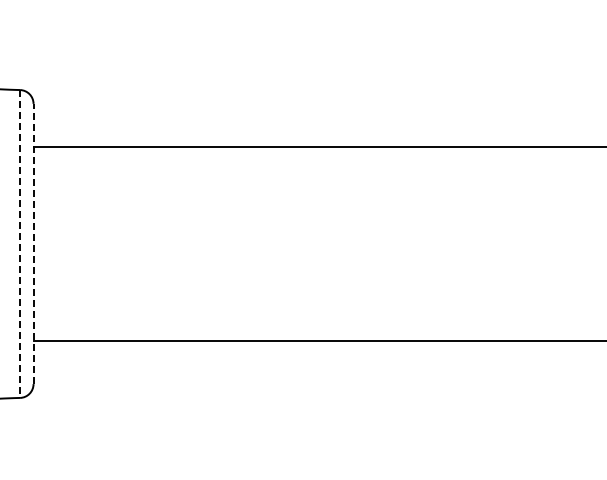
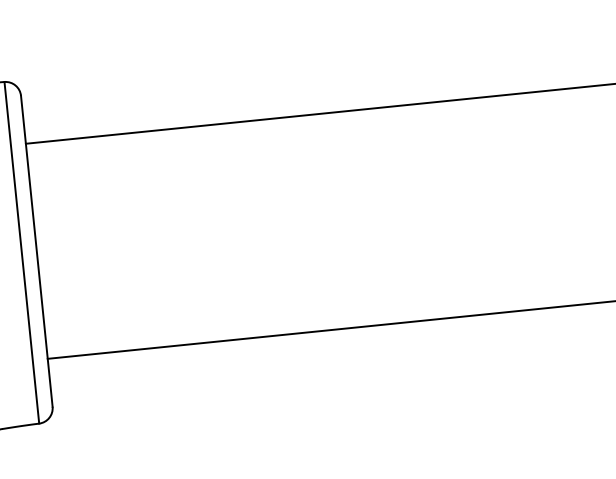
line: (20, 243) -> (22, 252), dashed -> solid
line: (33, 243) -> (36, 250), dashed -> solid

